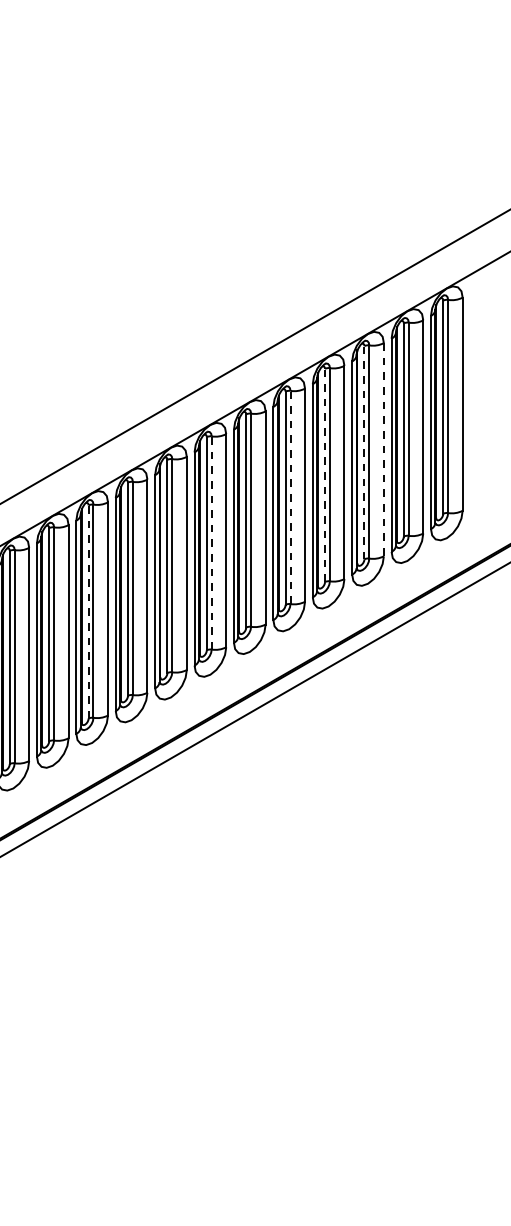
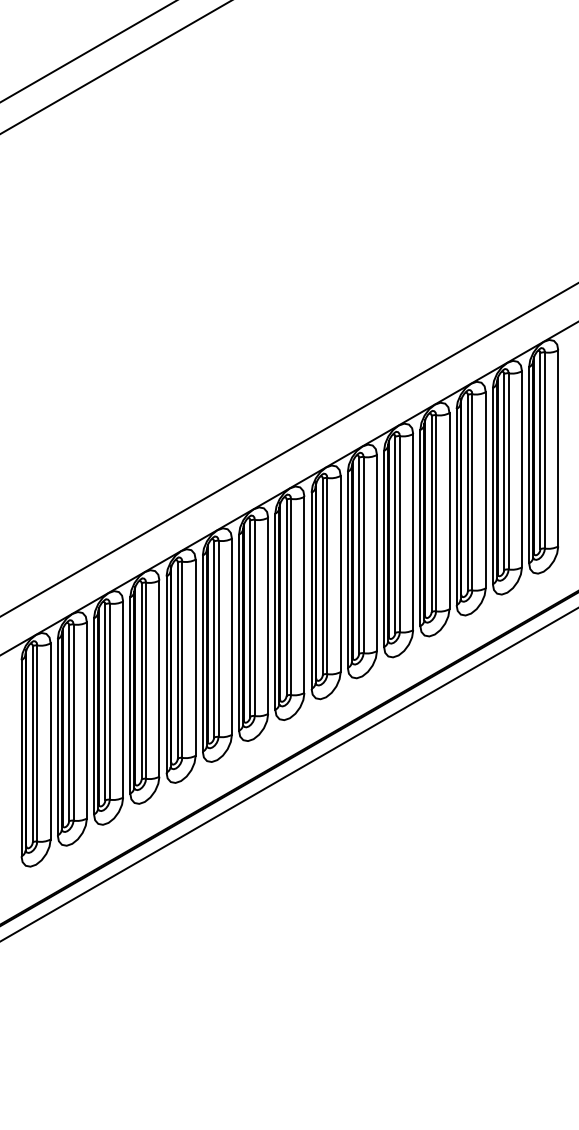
line: (383, 449) -> (485, 490), dashed -> solid
line: (364, 452) -> (467, 492), dashed -> solid
line: (324, 474) -> (431, 513), dashed -> solid
line: (290, 496) -> (399, 533), dashed -> solid
line: (211, 542) -> (327, 575), dashed -> solid
line: (89, 611) -> (214, 639), dashed -> solid

